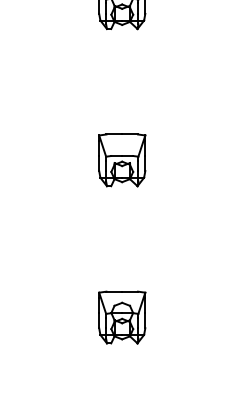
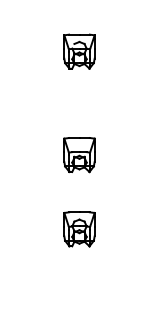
part: (122, 317) -> (79, 229), moved

